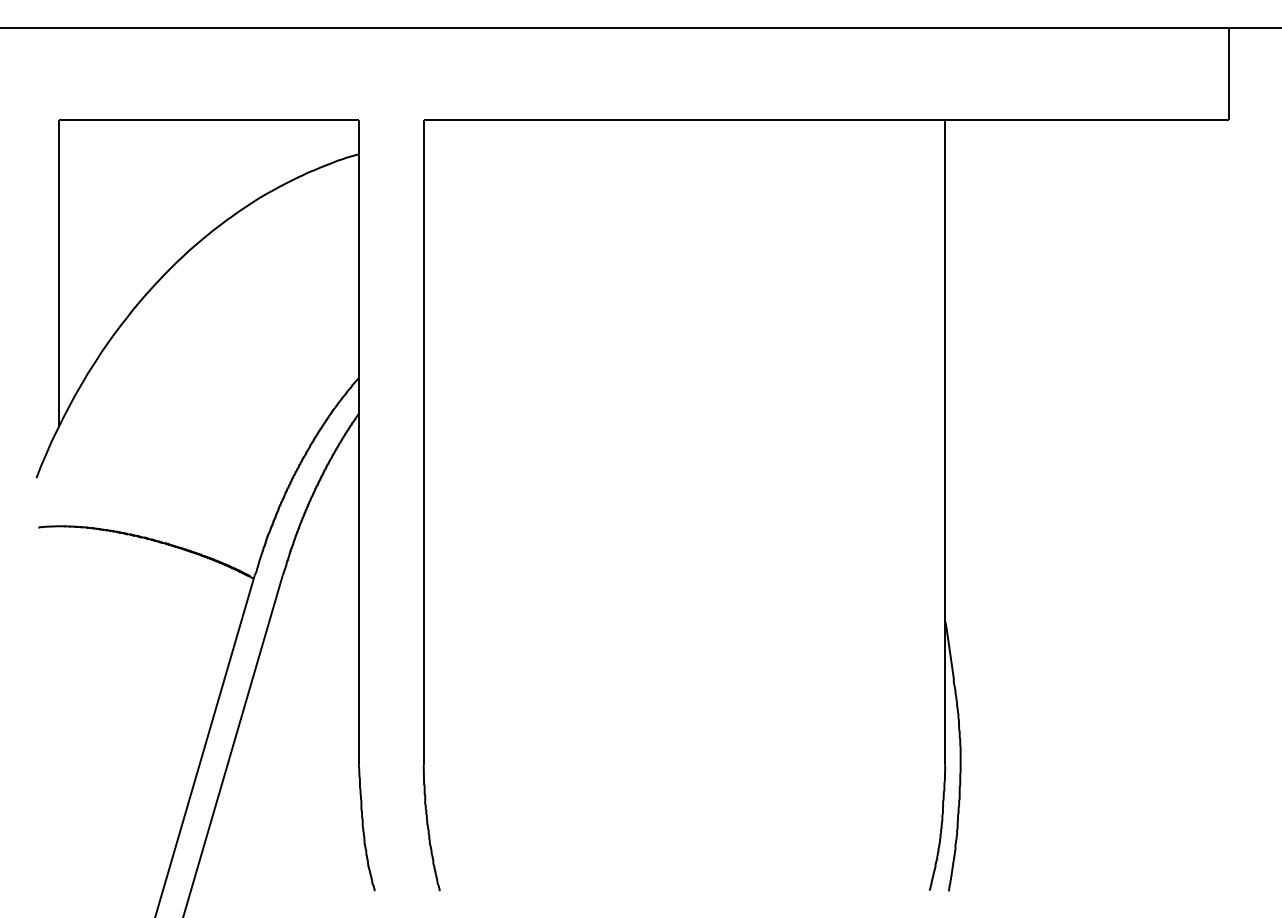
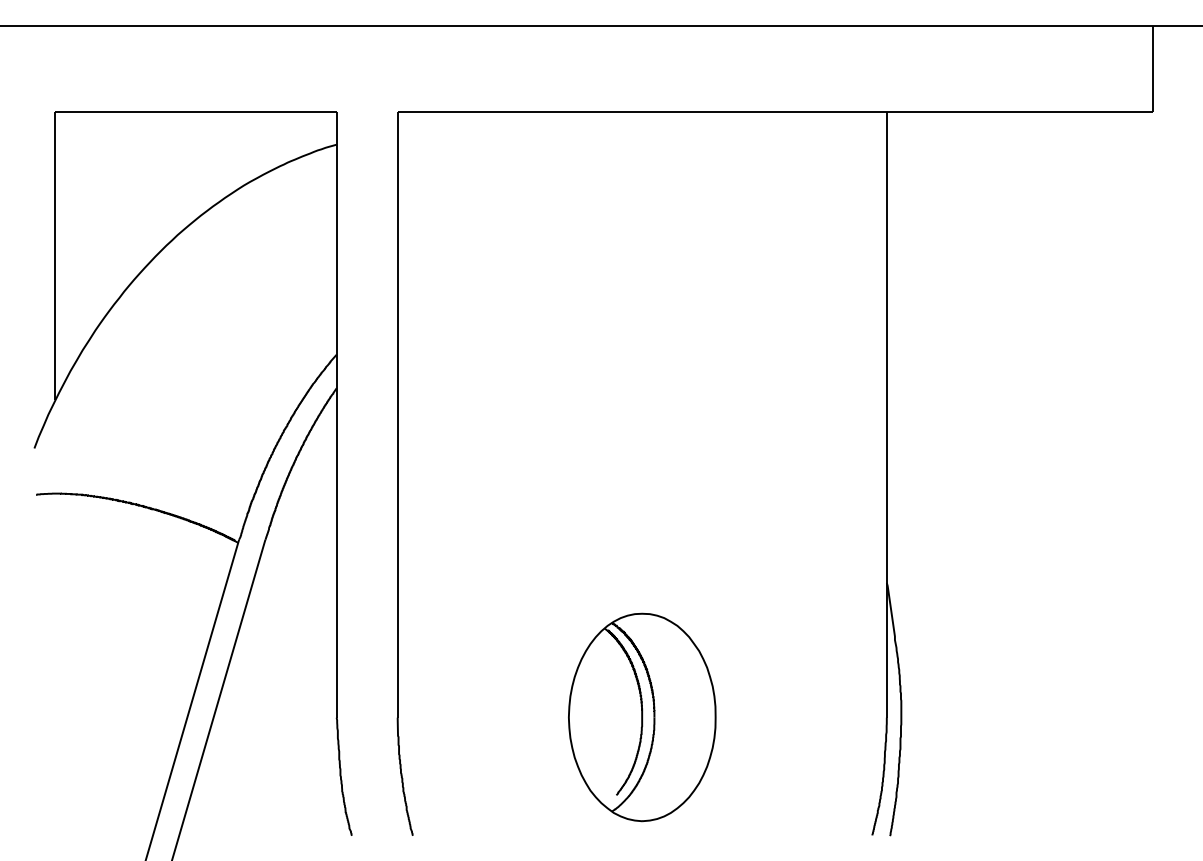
part: (684, 764) -> (642, 717), added

